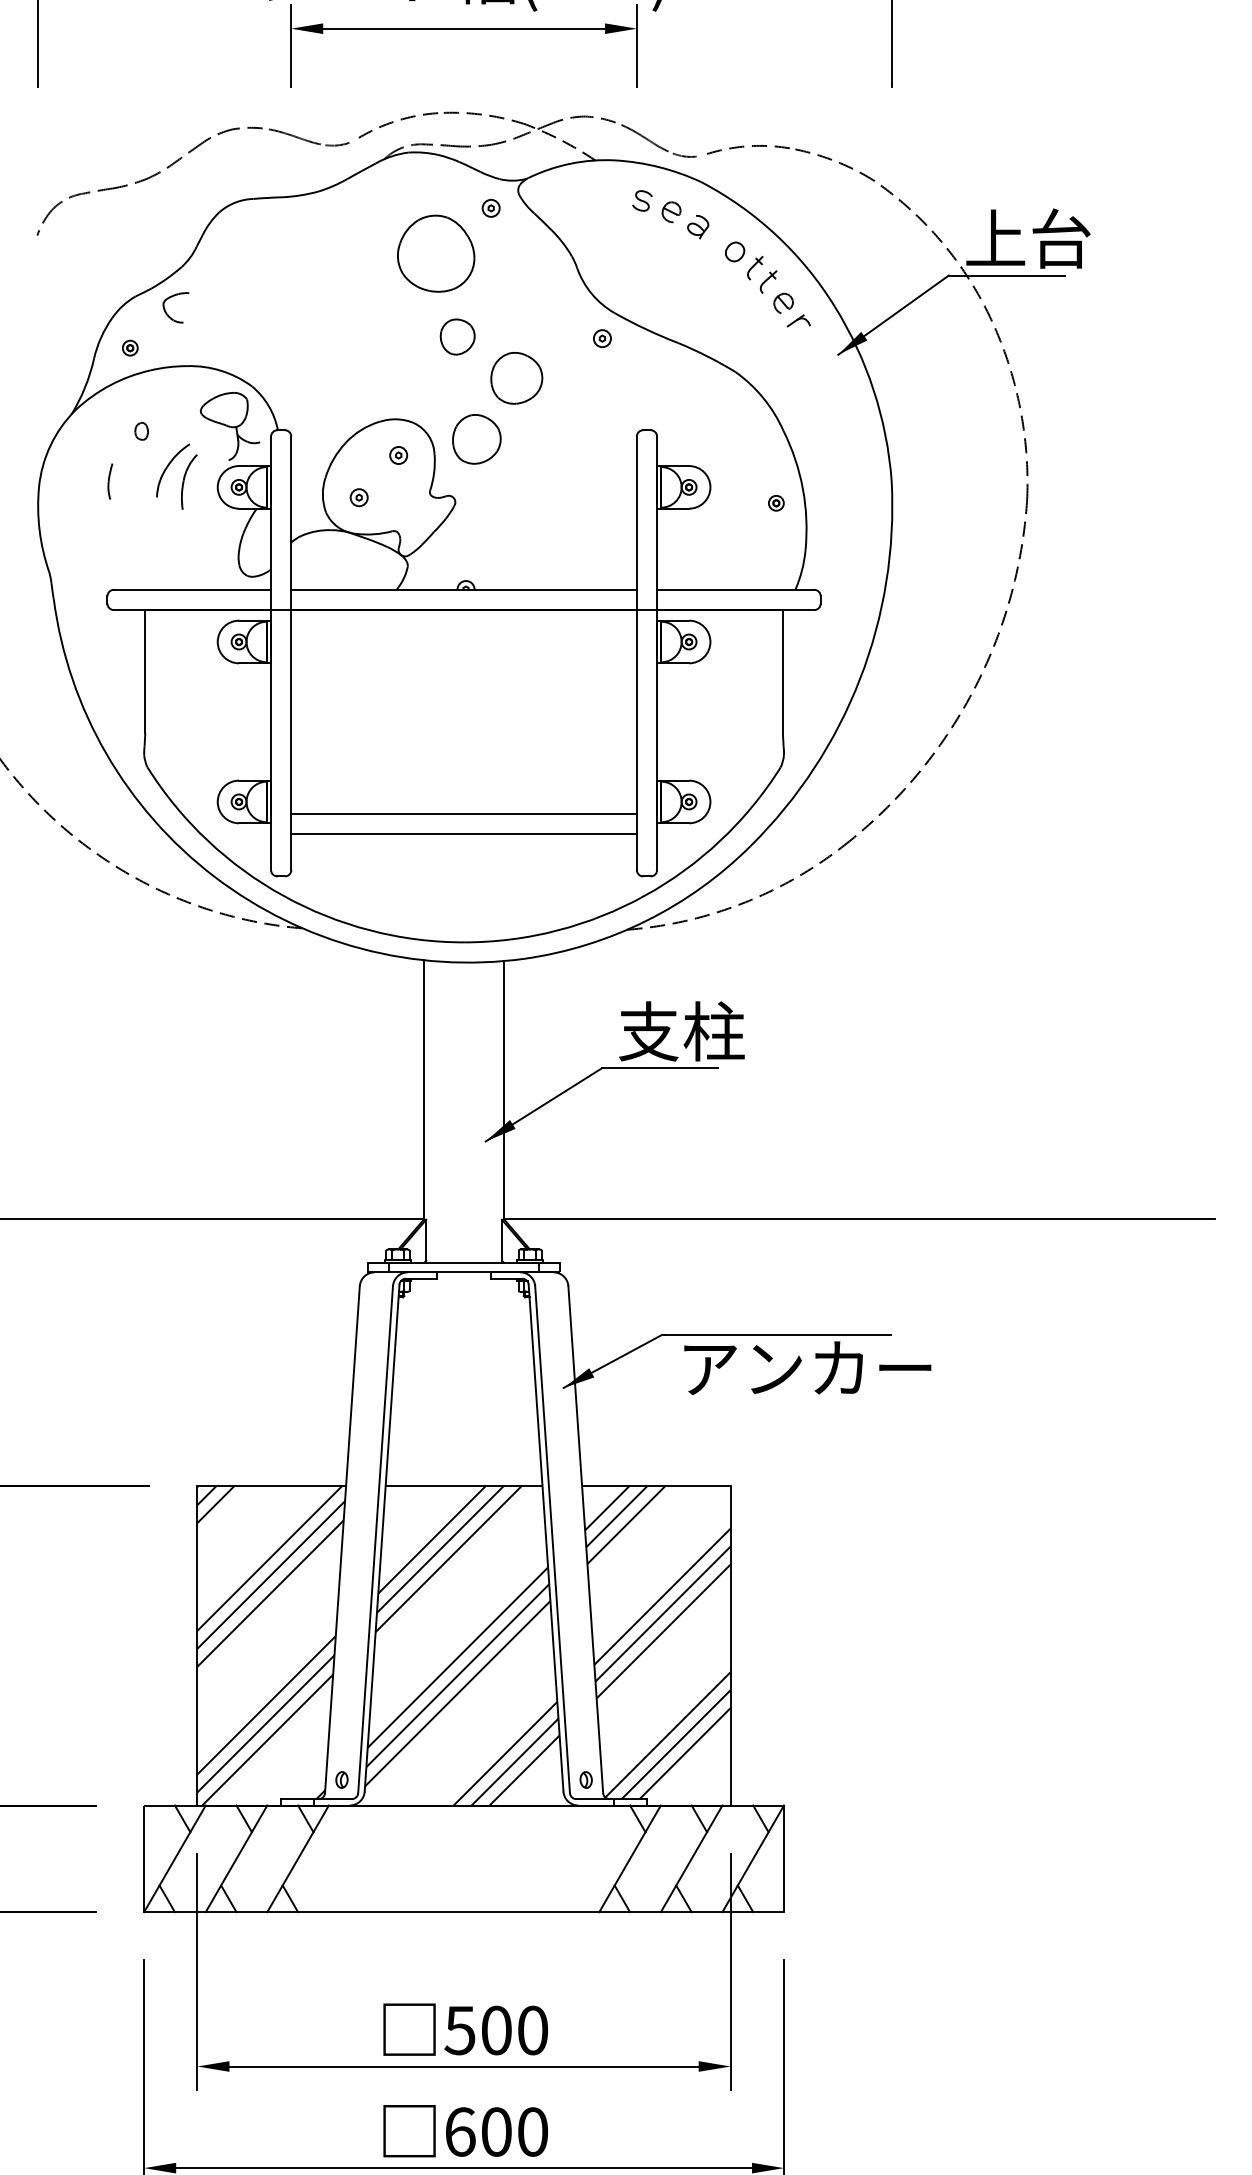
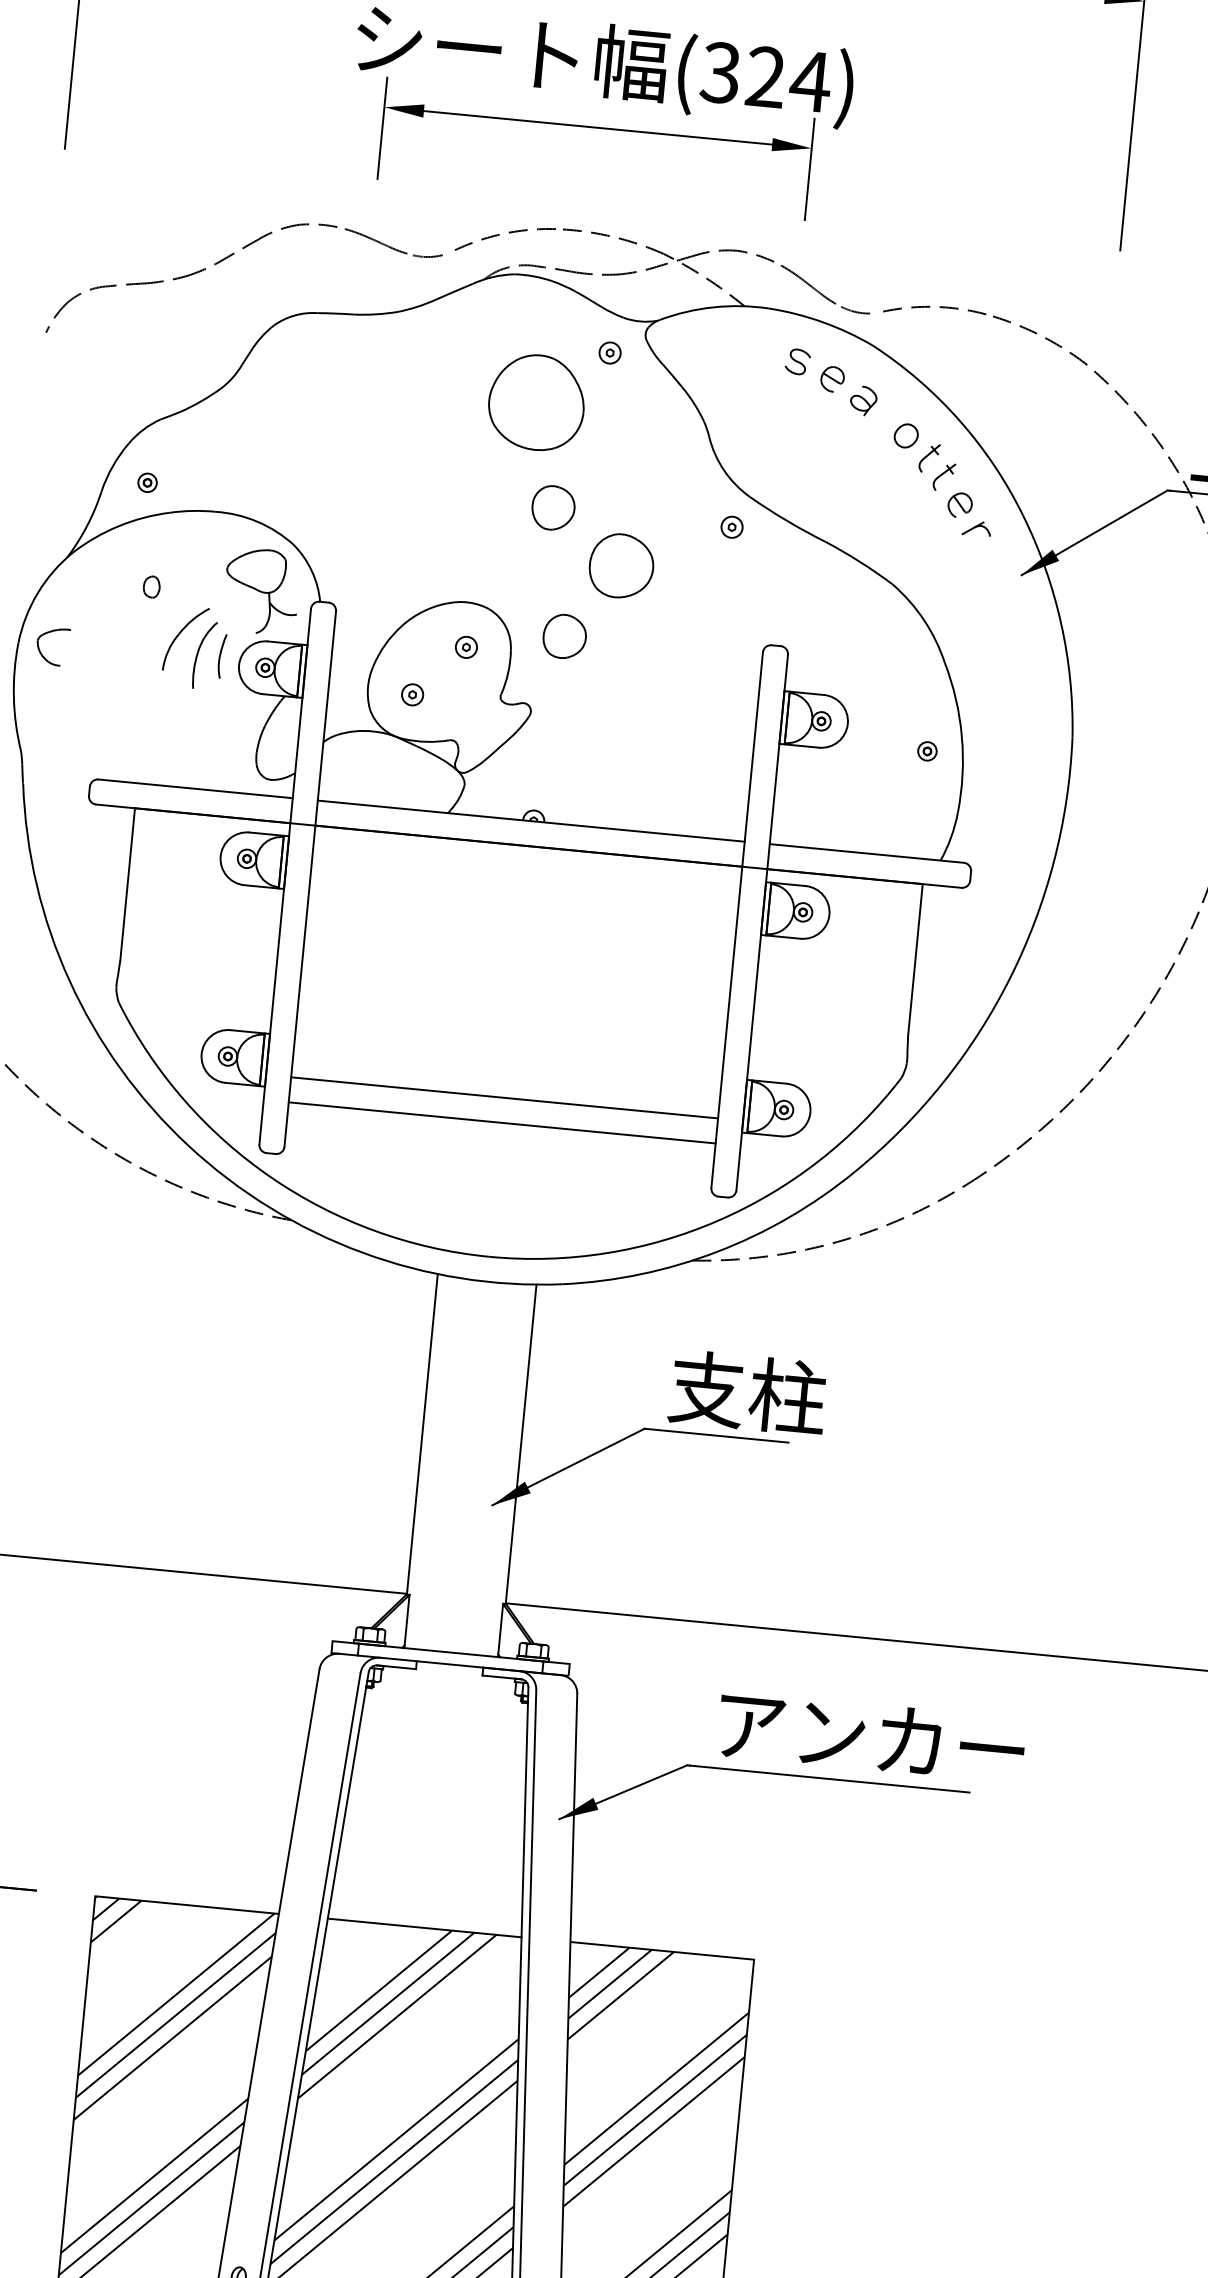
part: (166, 311) -> (40, 650), moved
part: (476, 438) -> (564, 635), size x0.71
part: (110, 481) -> (222, 656), moved
text: (807, 1368) -> (871, 1737), moved

